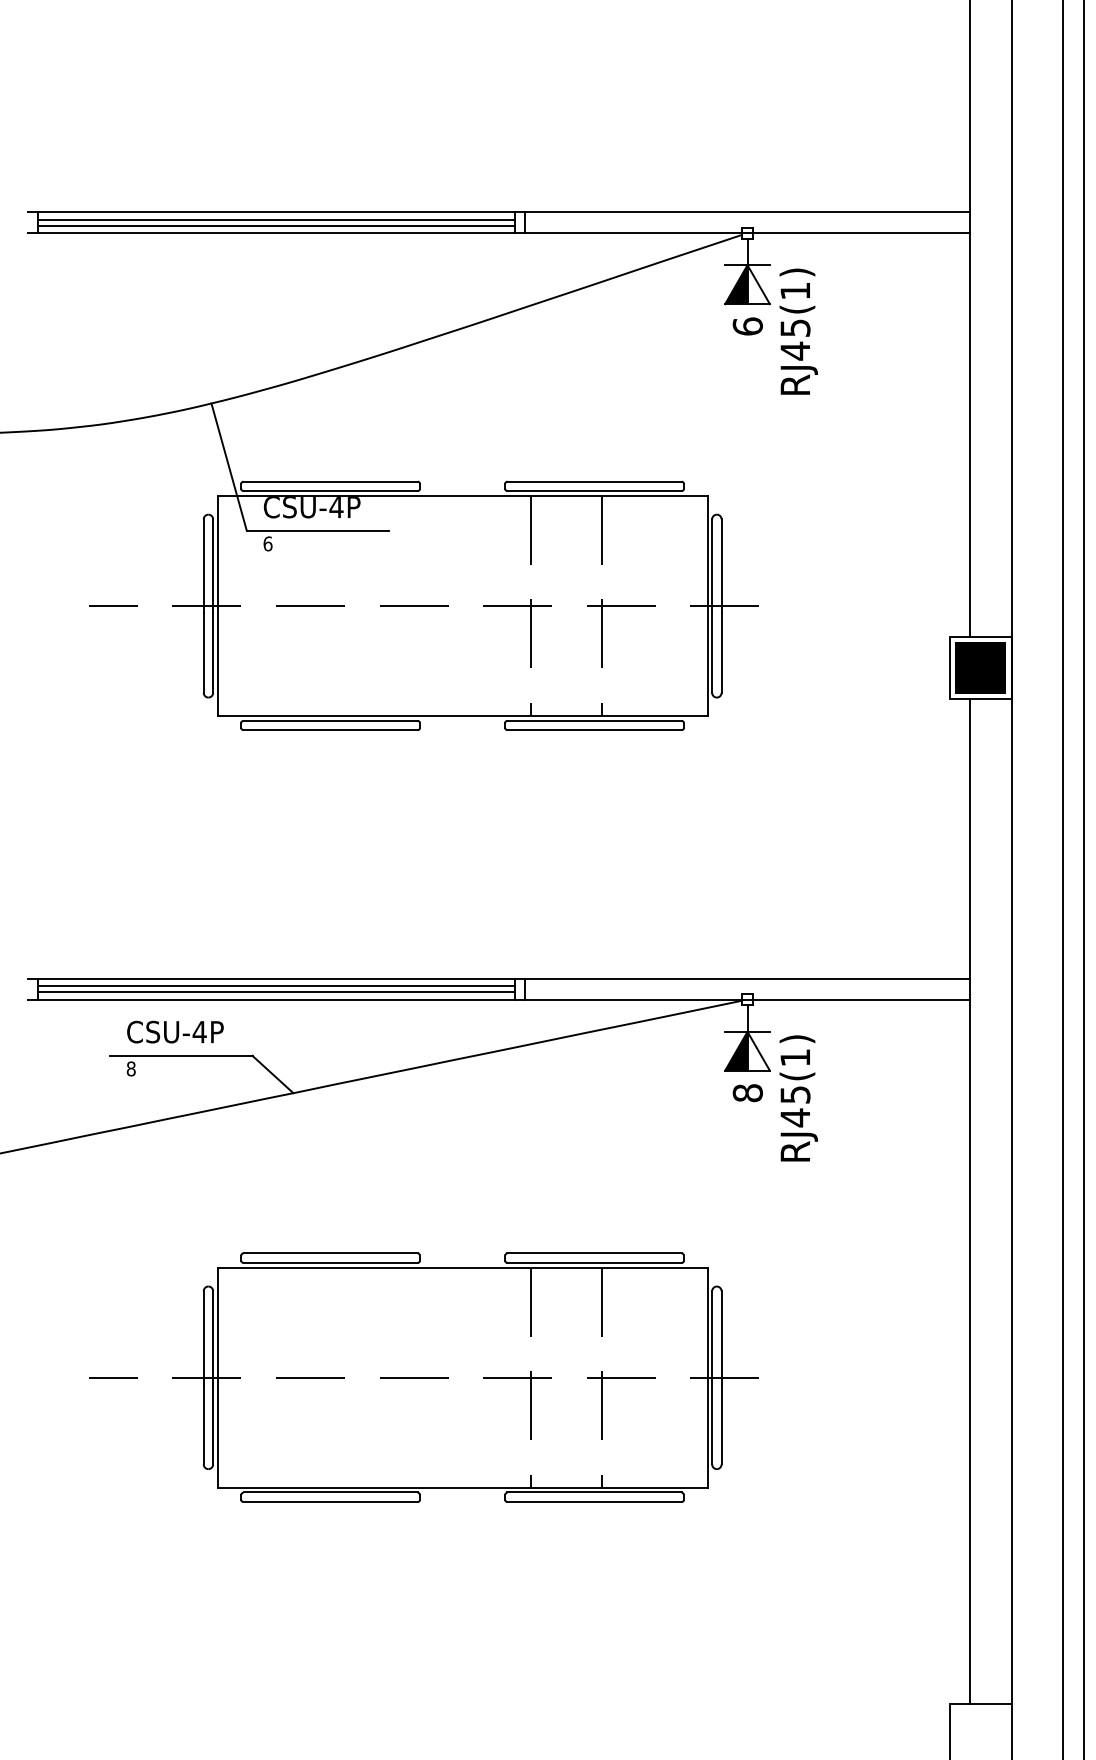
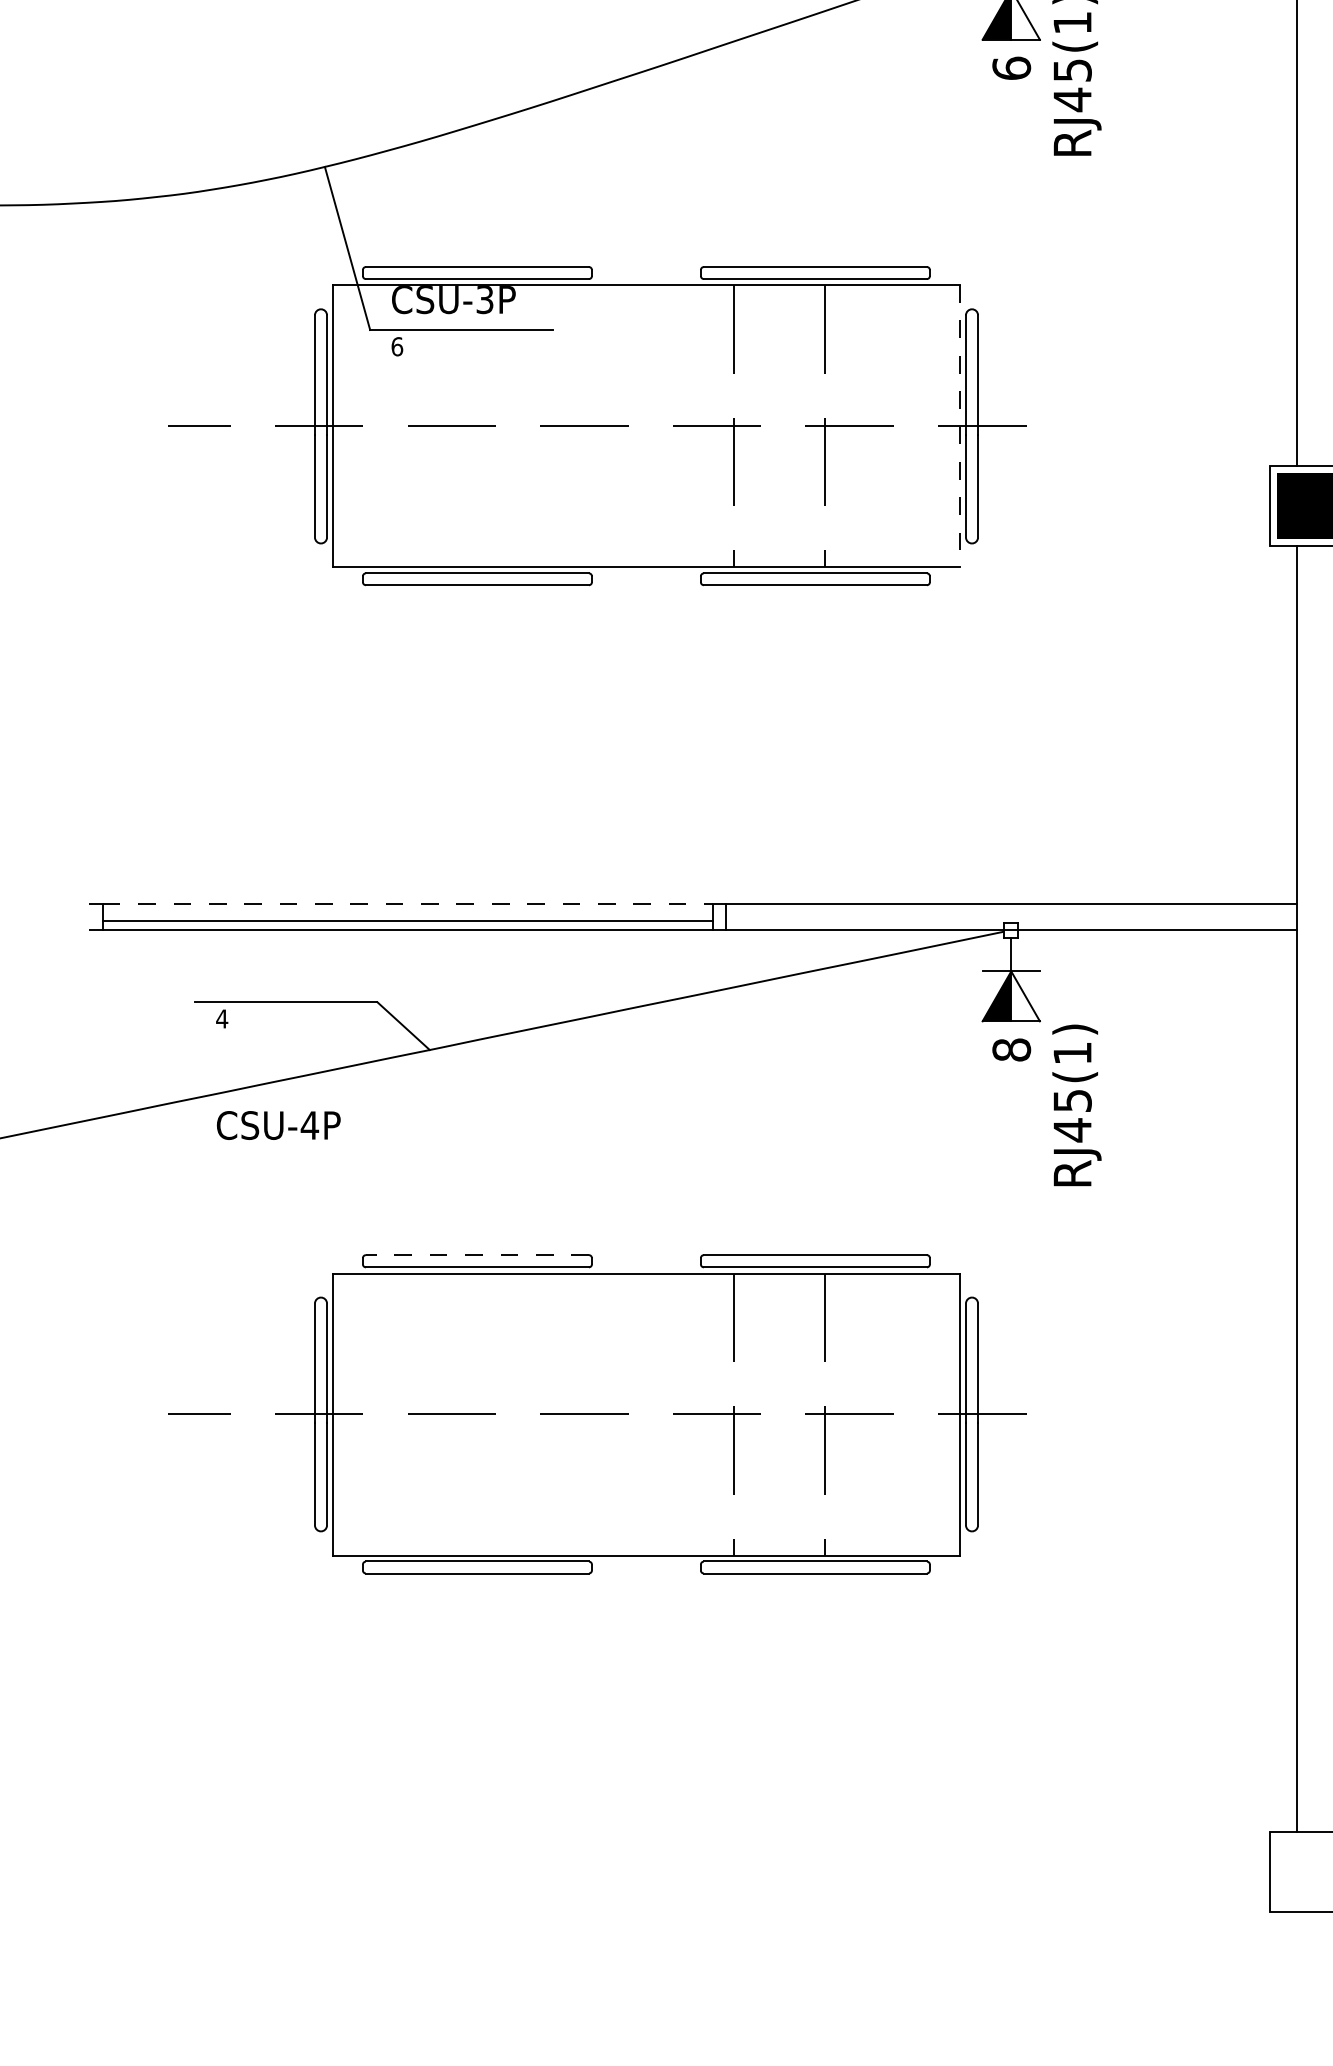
text: (336, 507) -> (484, 300), CSU-4P -> CSU-3P
line: (707, 606) -> (960, 426), solid -> dashed
line: (276, 978) -> (408, 903), solid -> dashed
line: (275, 986) -> (406, 913), removed
text: (175, 1031) -> (278, 1124), moved
text: (130, 1068) -> (221, 1018), 8 -> 4
text: (798, 1098) -> (1076, 1105), moved
line: (330, 1253) -> (477, 1255), solid -> dashed

